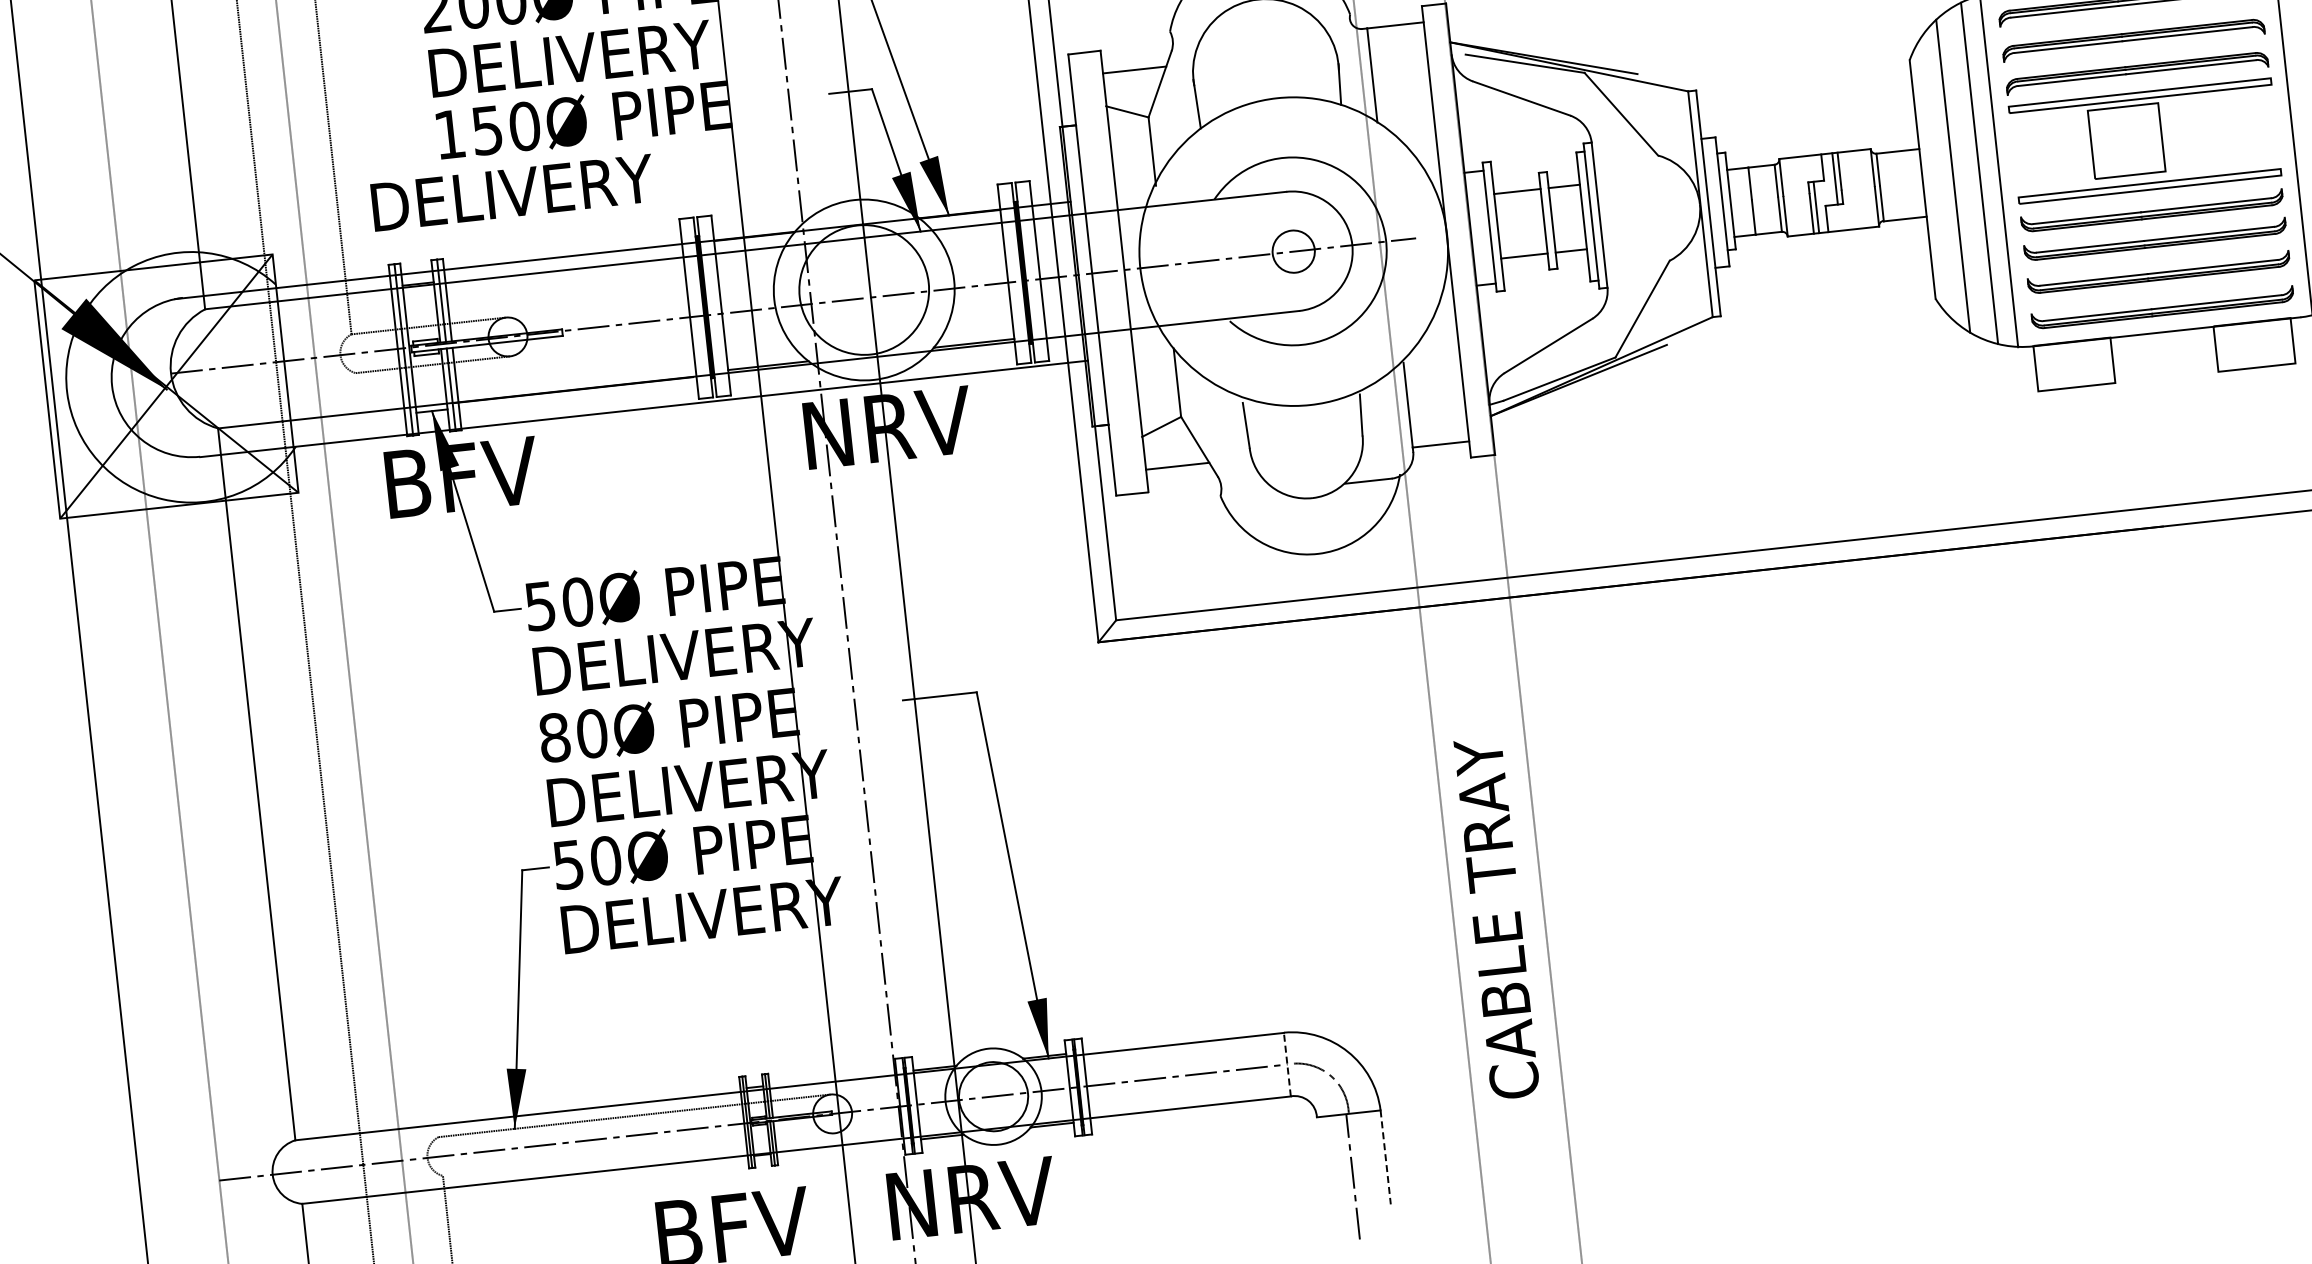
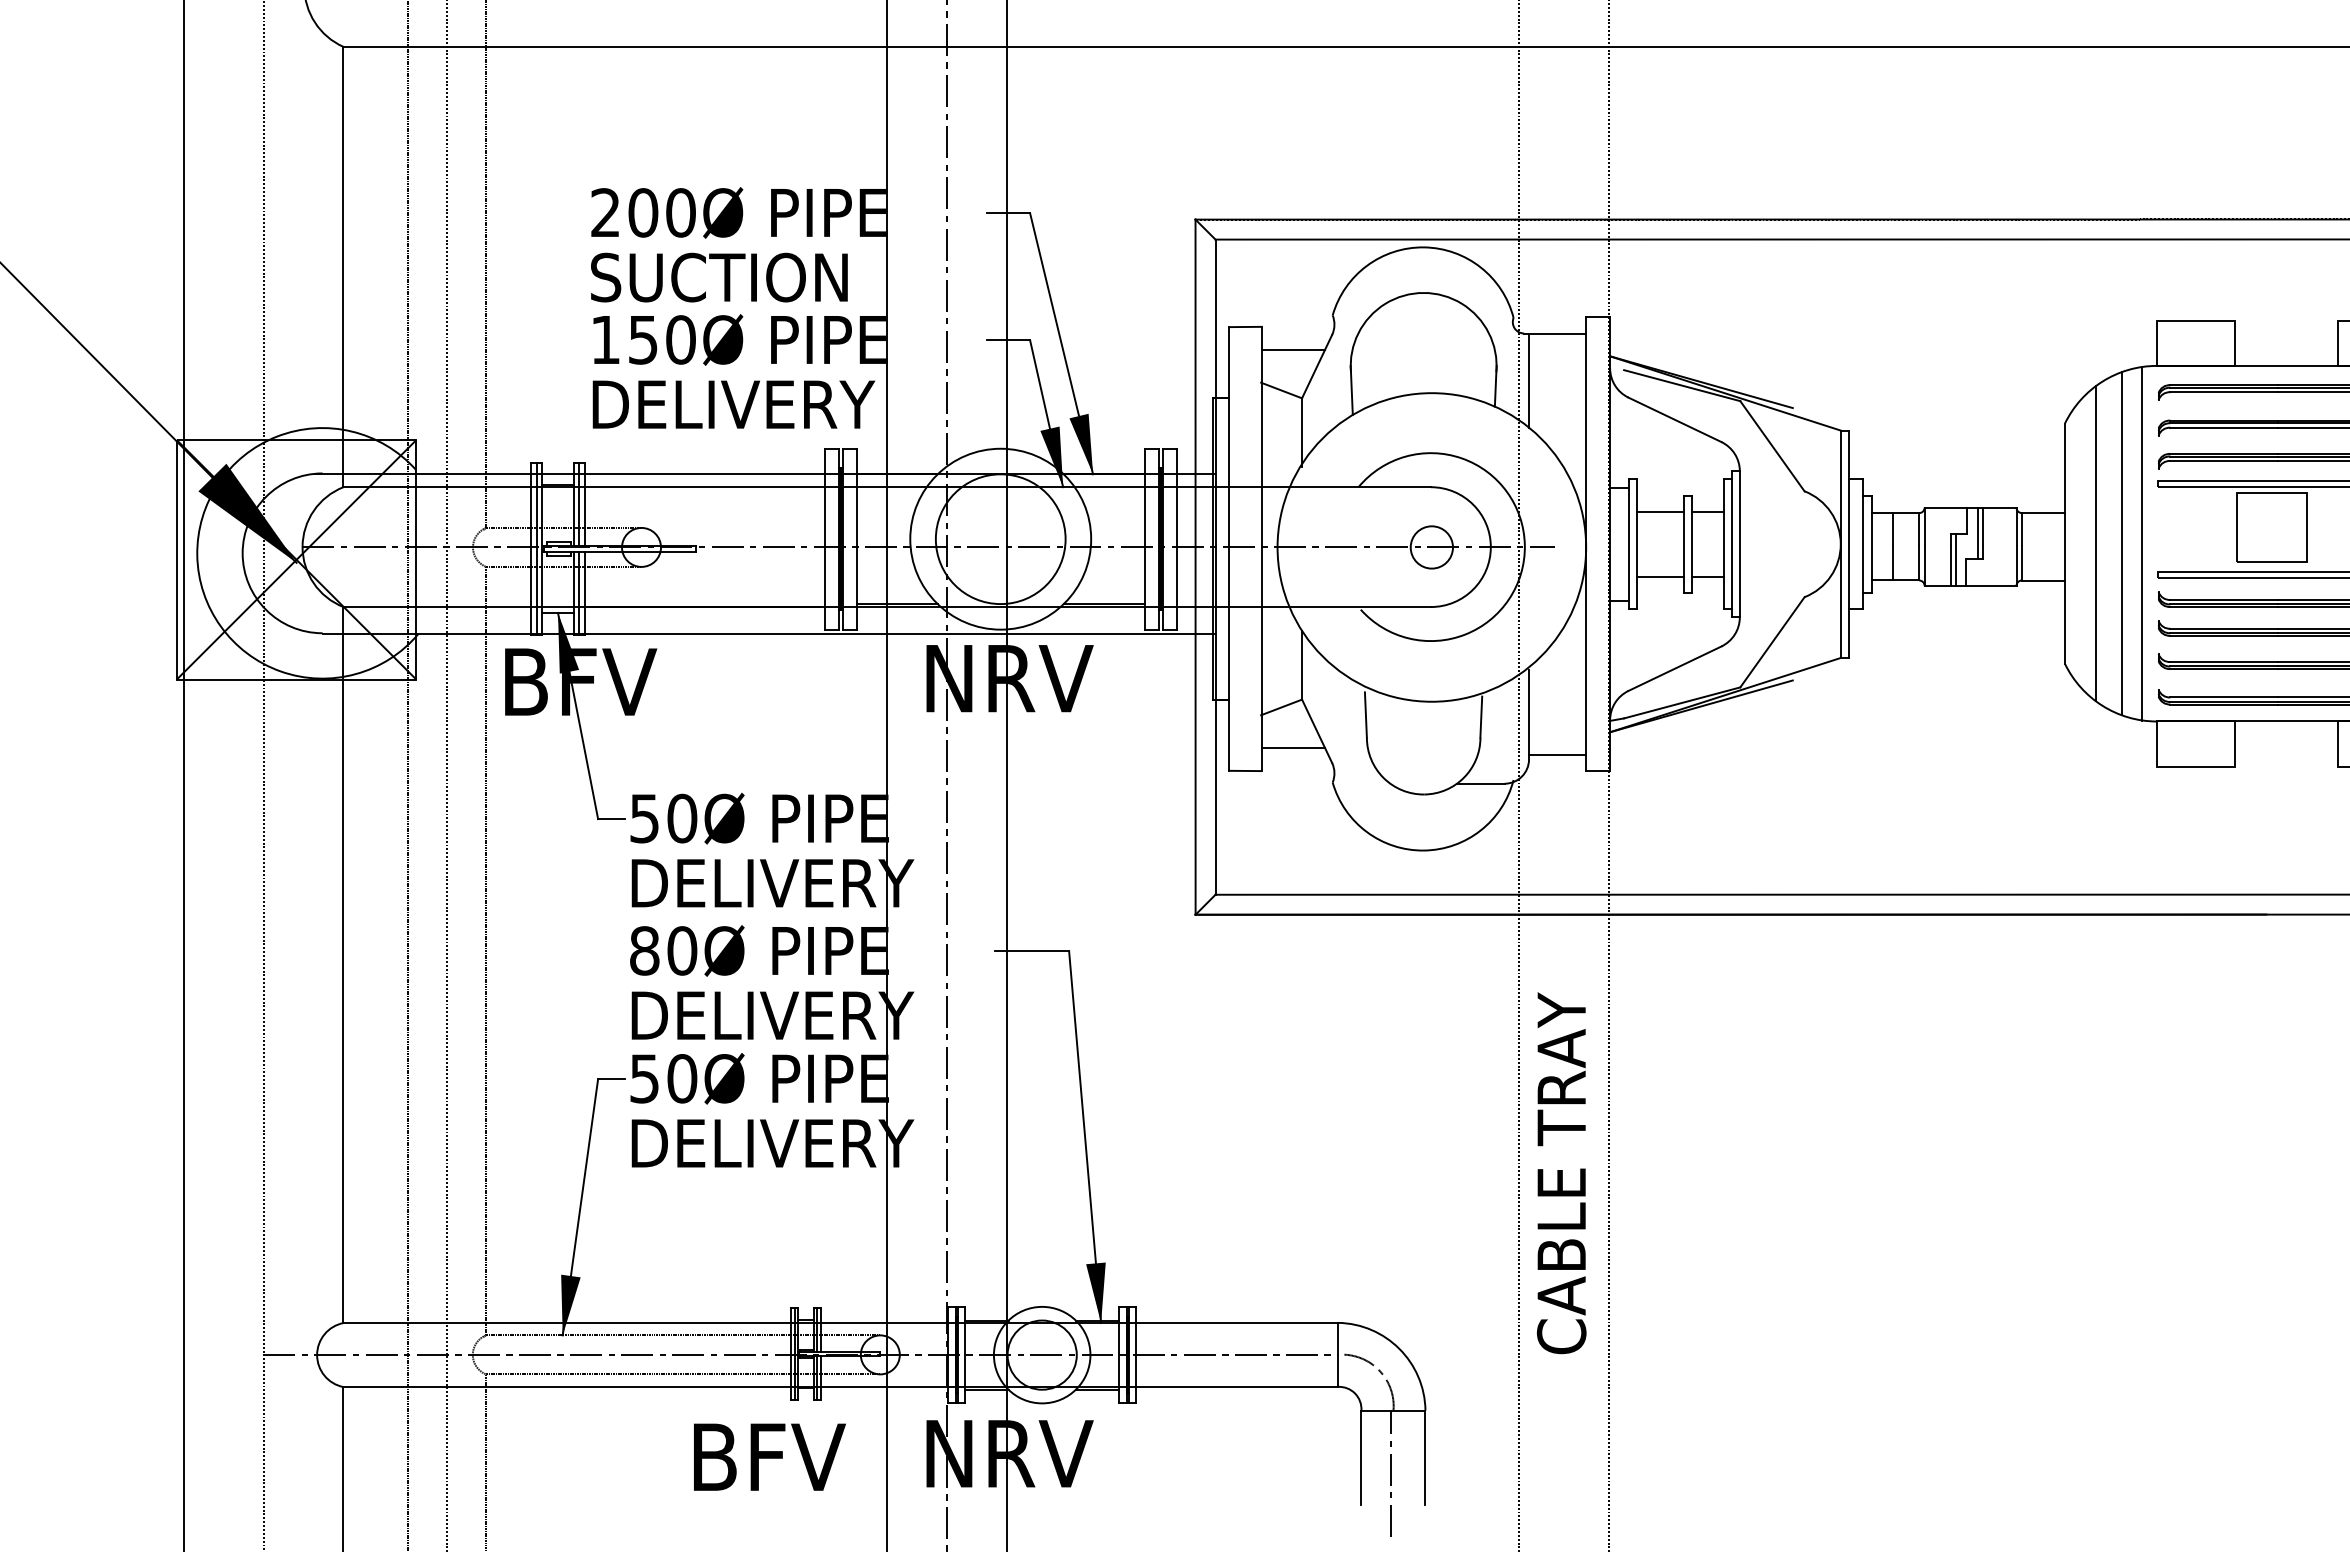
text: (570, 58) -> (733, 277), DELIVERY -> SUCTION
text: (512, 192) -> (733, 404), moved
line: (397, 754) -> (486, 950), added
text: (1496, 918) -> (1561, 1173), moved
line: (1287, 1064) -> (1337, 1354), dashed -> solid
line: (639, 1154) -> (683, 1374), added
line: (1385, 1158) -> (1425, 1458), dashed -> solid
line: (1322, 1163) -> (1361, 1457), added

